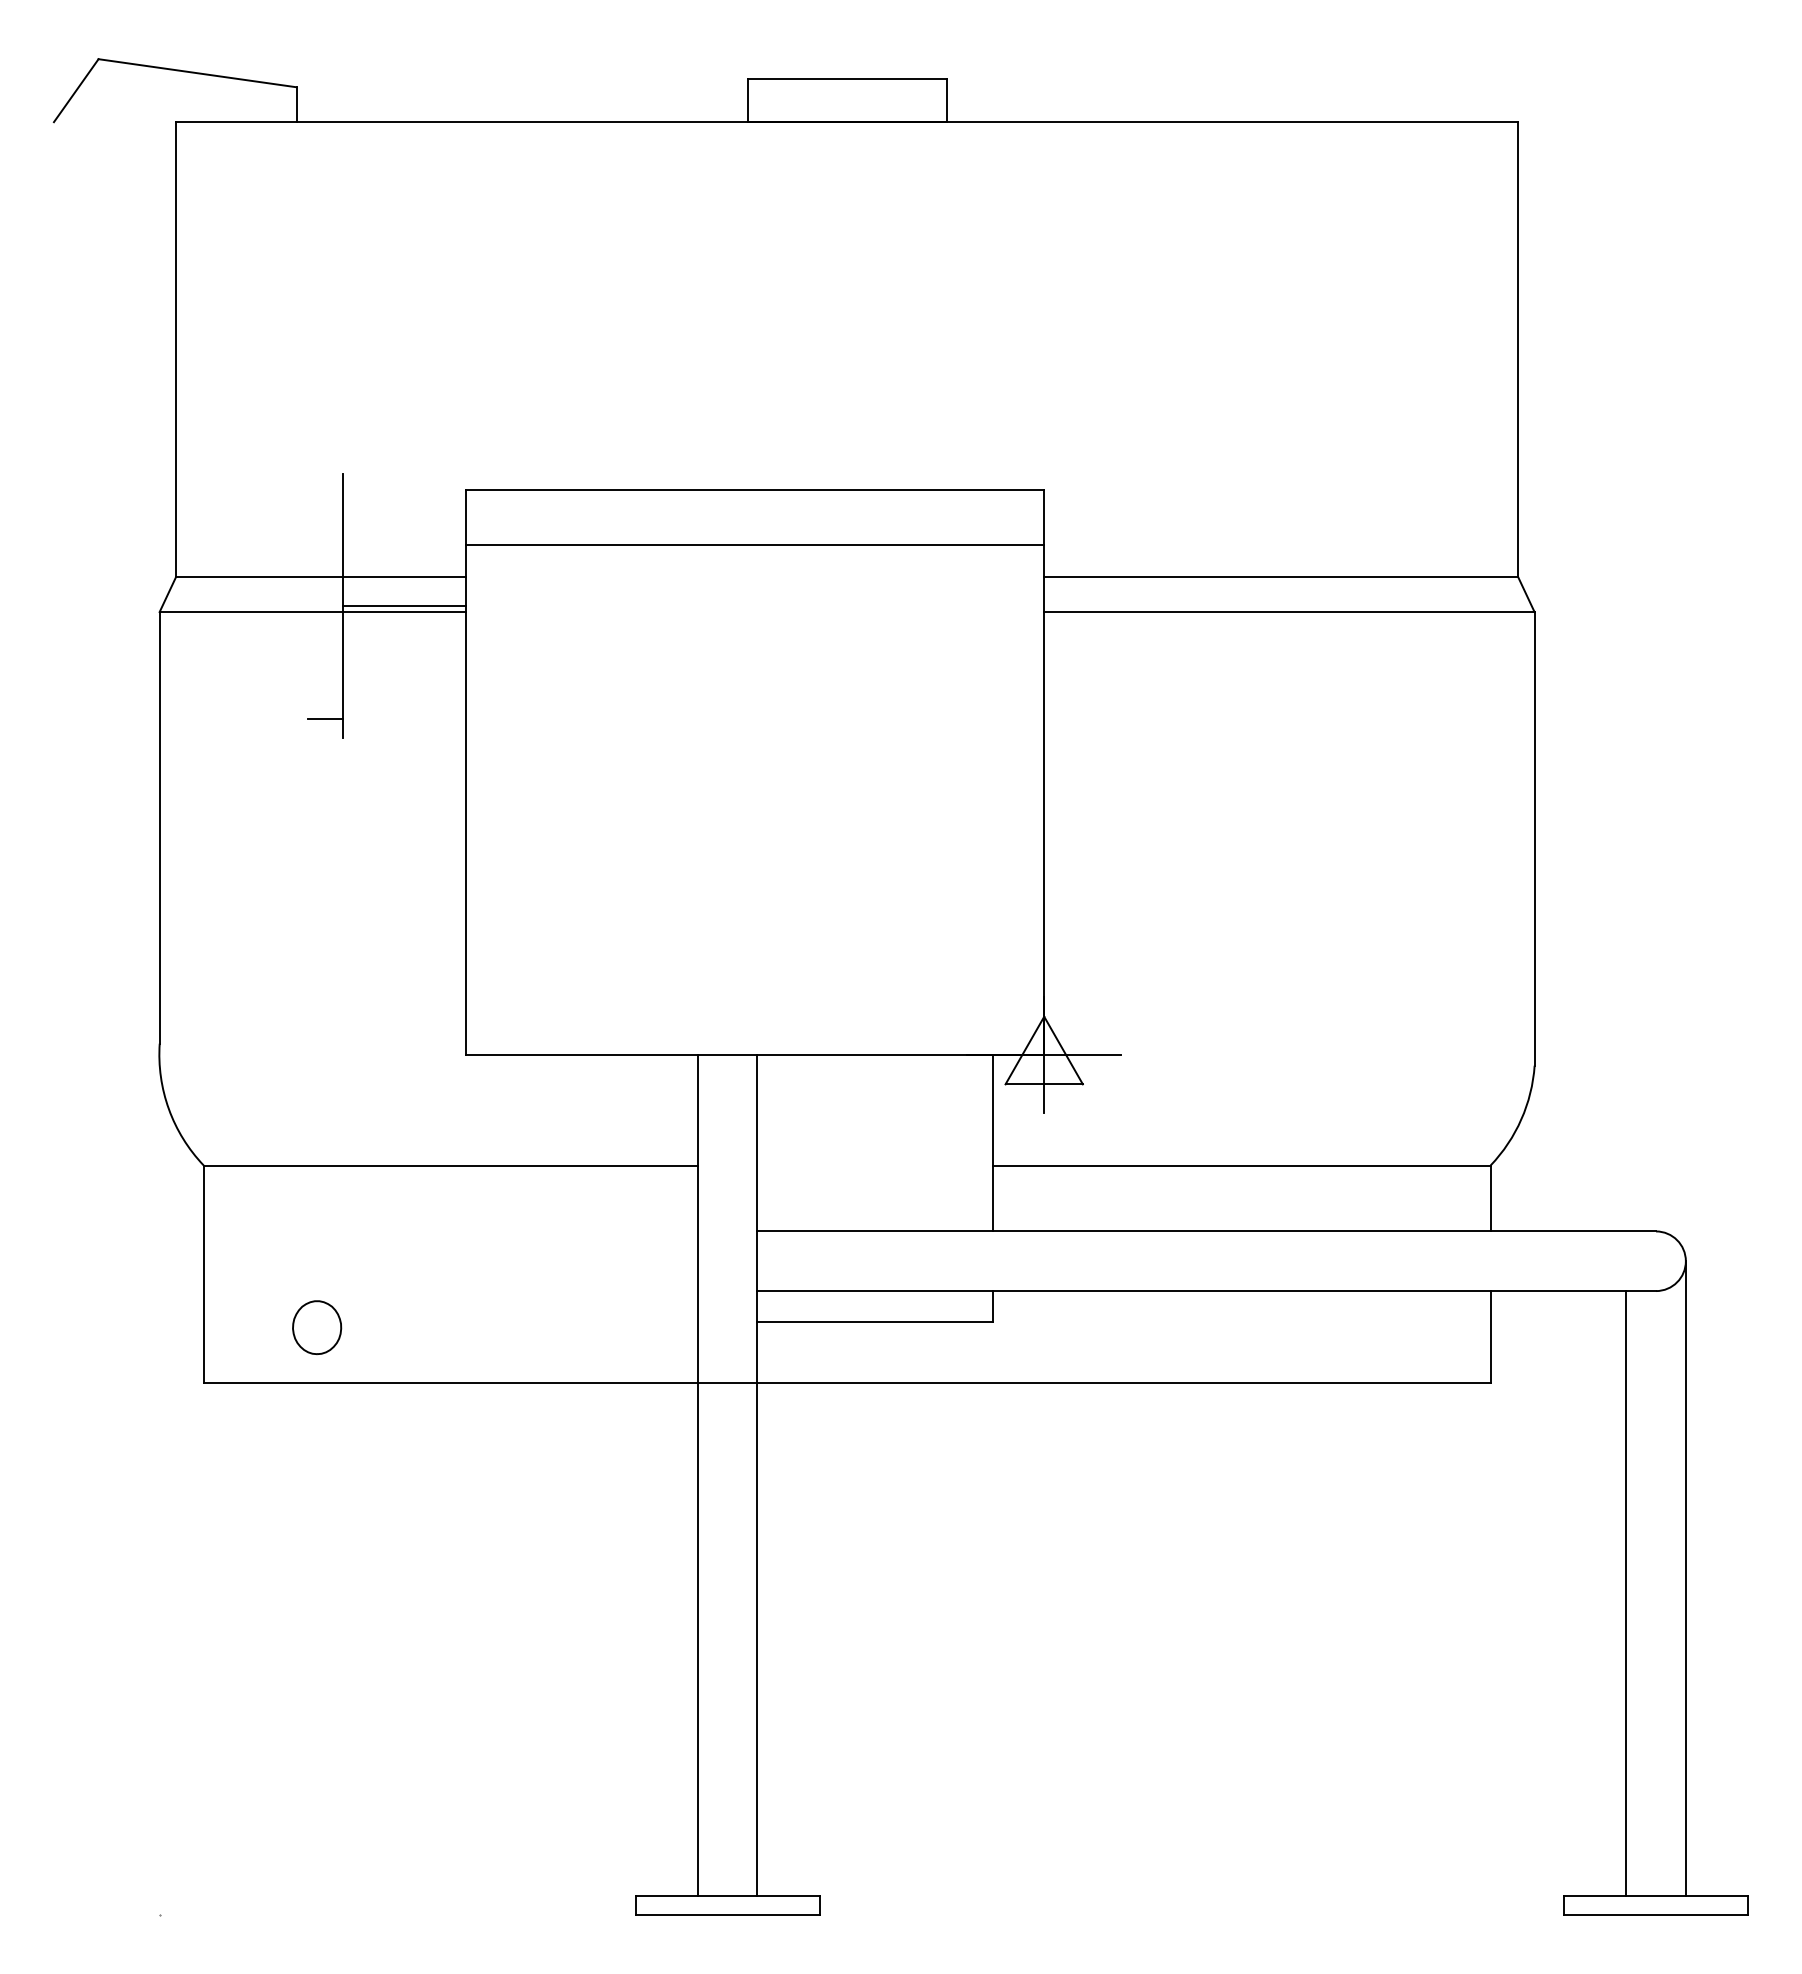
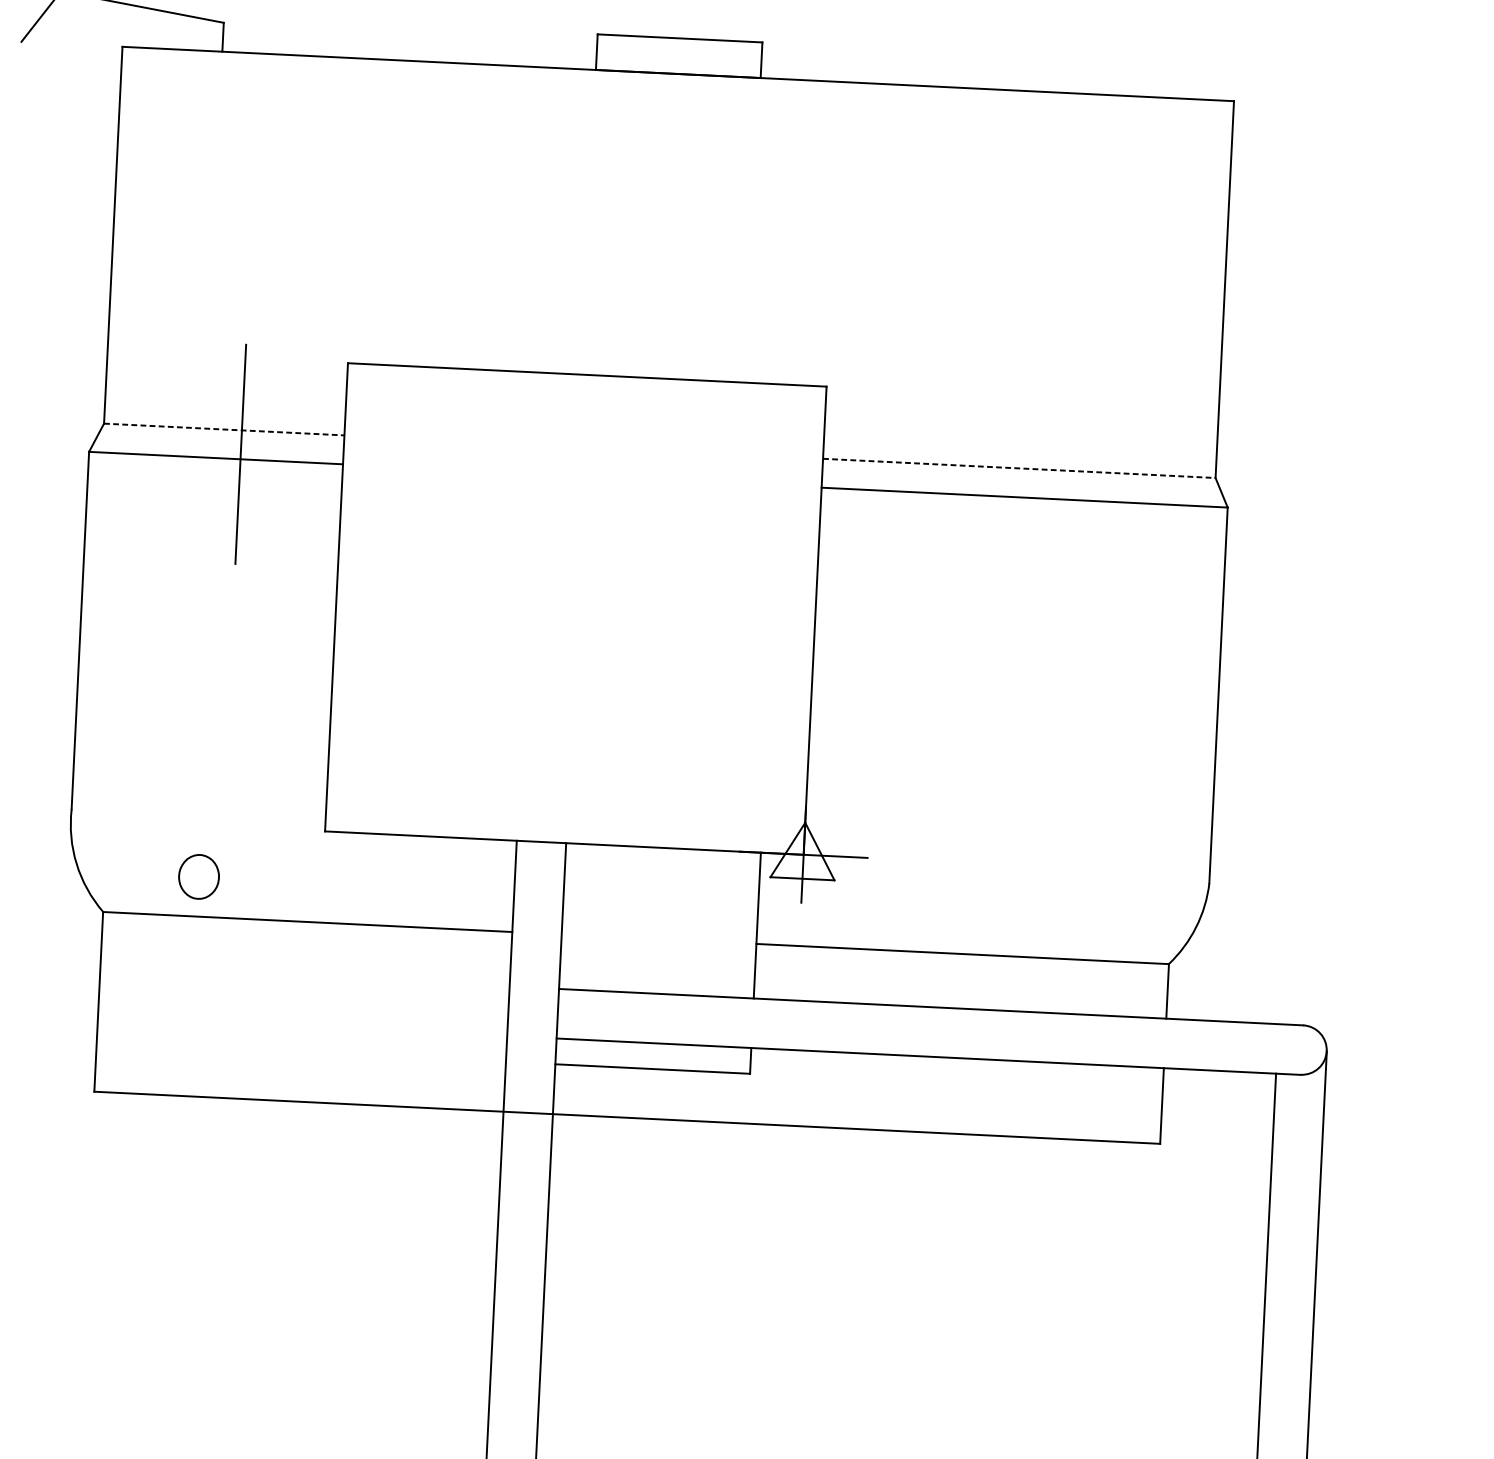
line: (755, 545) -> (585, 420), removed
line: (321, 577) -> (224, 429), solid -> dashed
line: (1281, 577) -> (1019, 468), solid -> dashed
line: (404, 606) -> (292, 457), removed
line: (325, 719) -> (222, 547), removed
part: (317, 1327) -> (199, 876), moved

